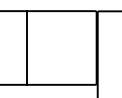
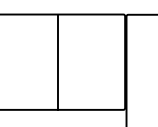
line: (26, 47) -> (57, 61), moved

